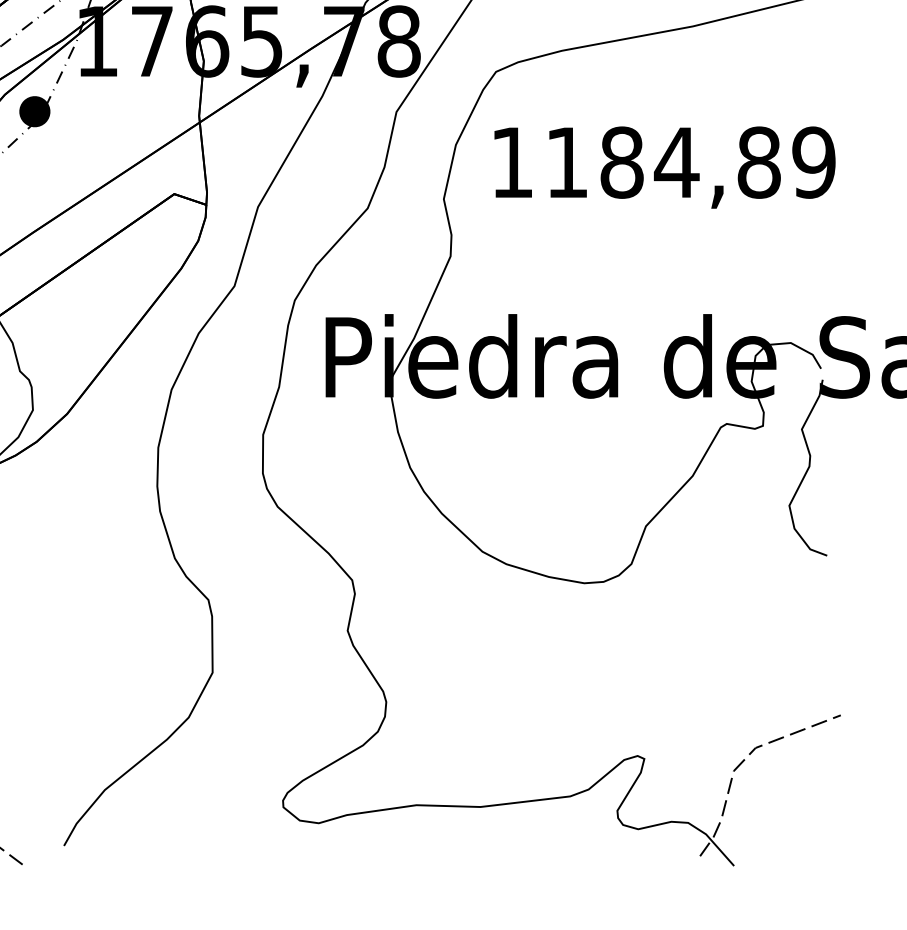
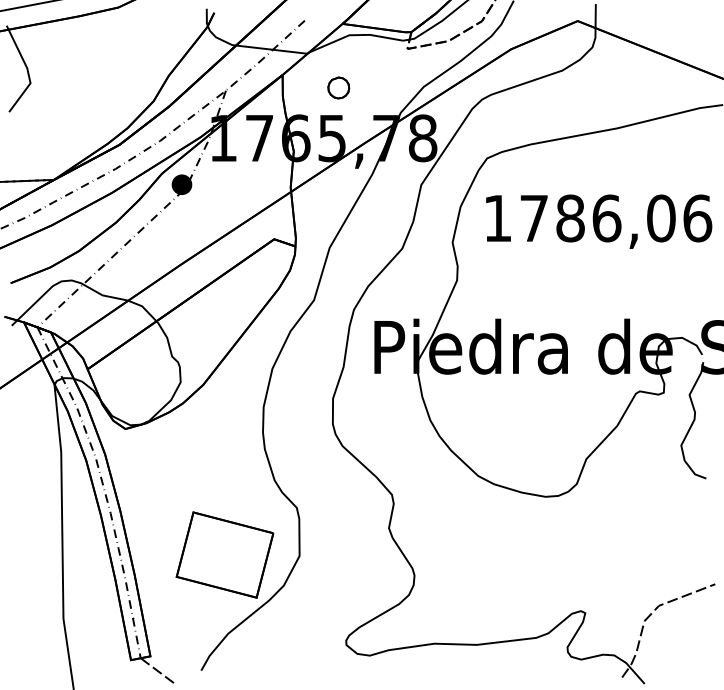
text: (691, 162) -> (616, 218), 1184,89 -> 1786,06
part: (99, 670) -> (224, 554), added

